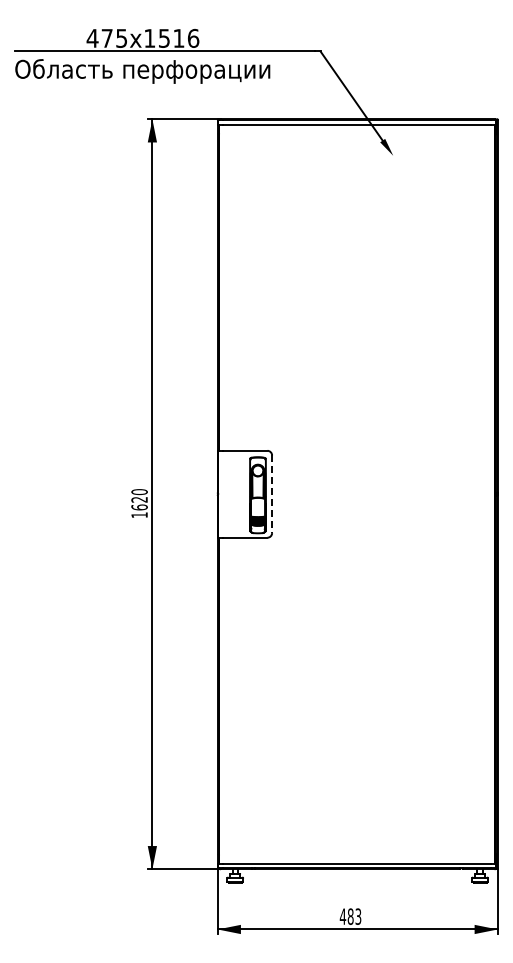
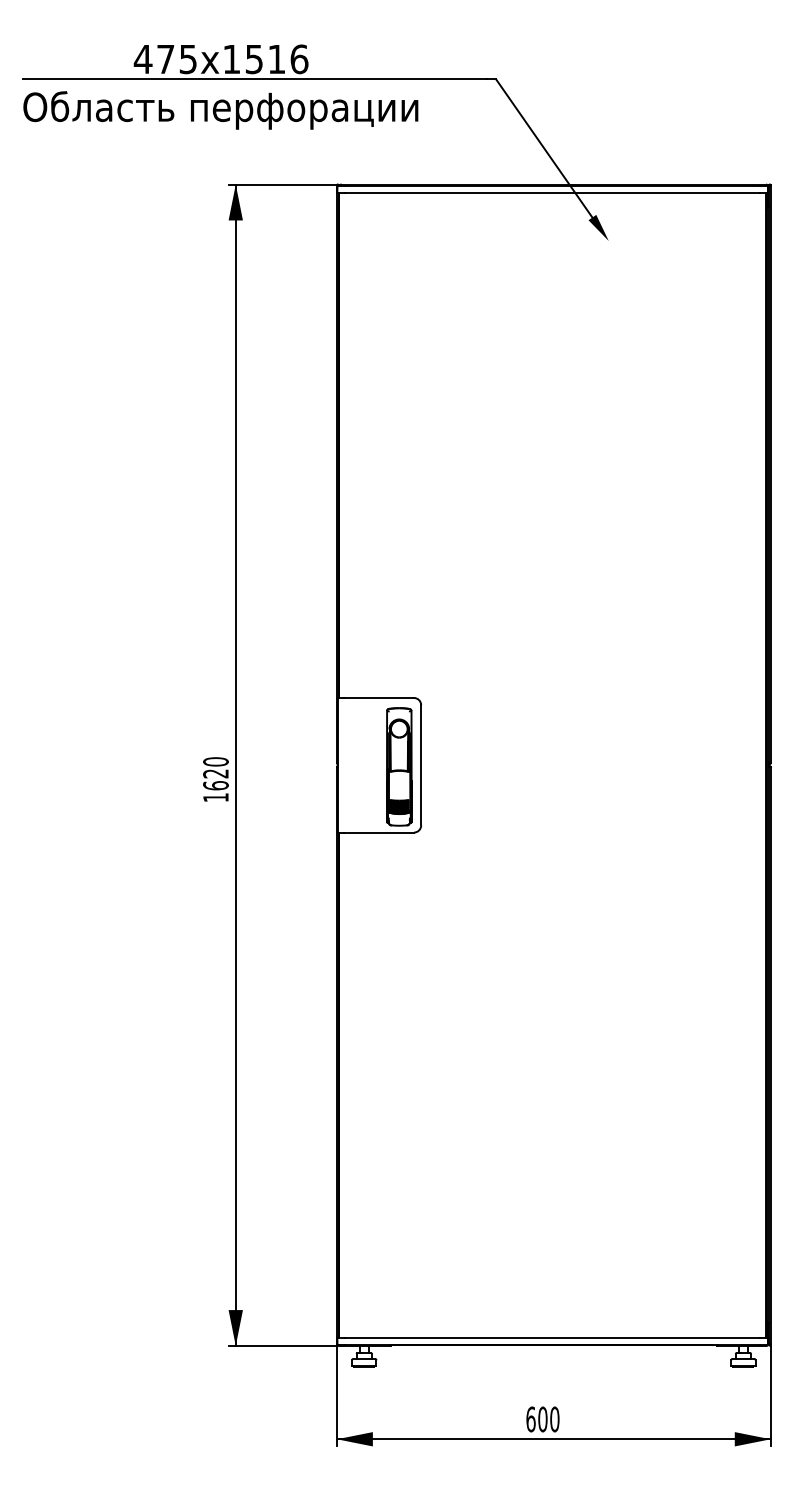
line: (272, 494) -> (421, 765), dashed -> solid
text: (350, 916) -> (542, 1419), 483 -> 600

